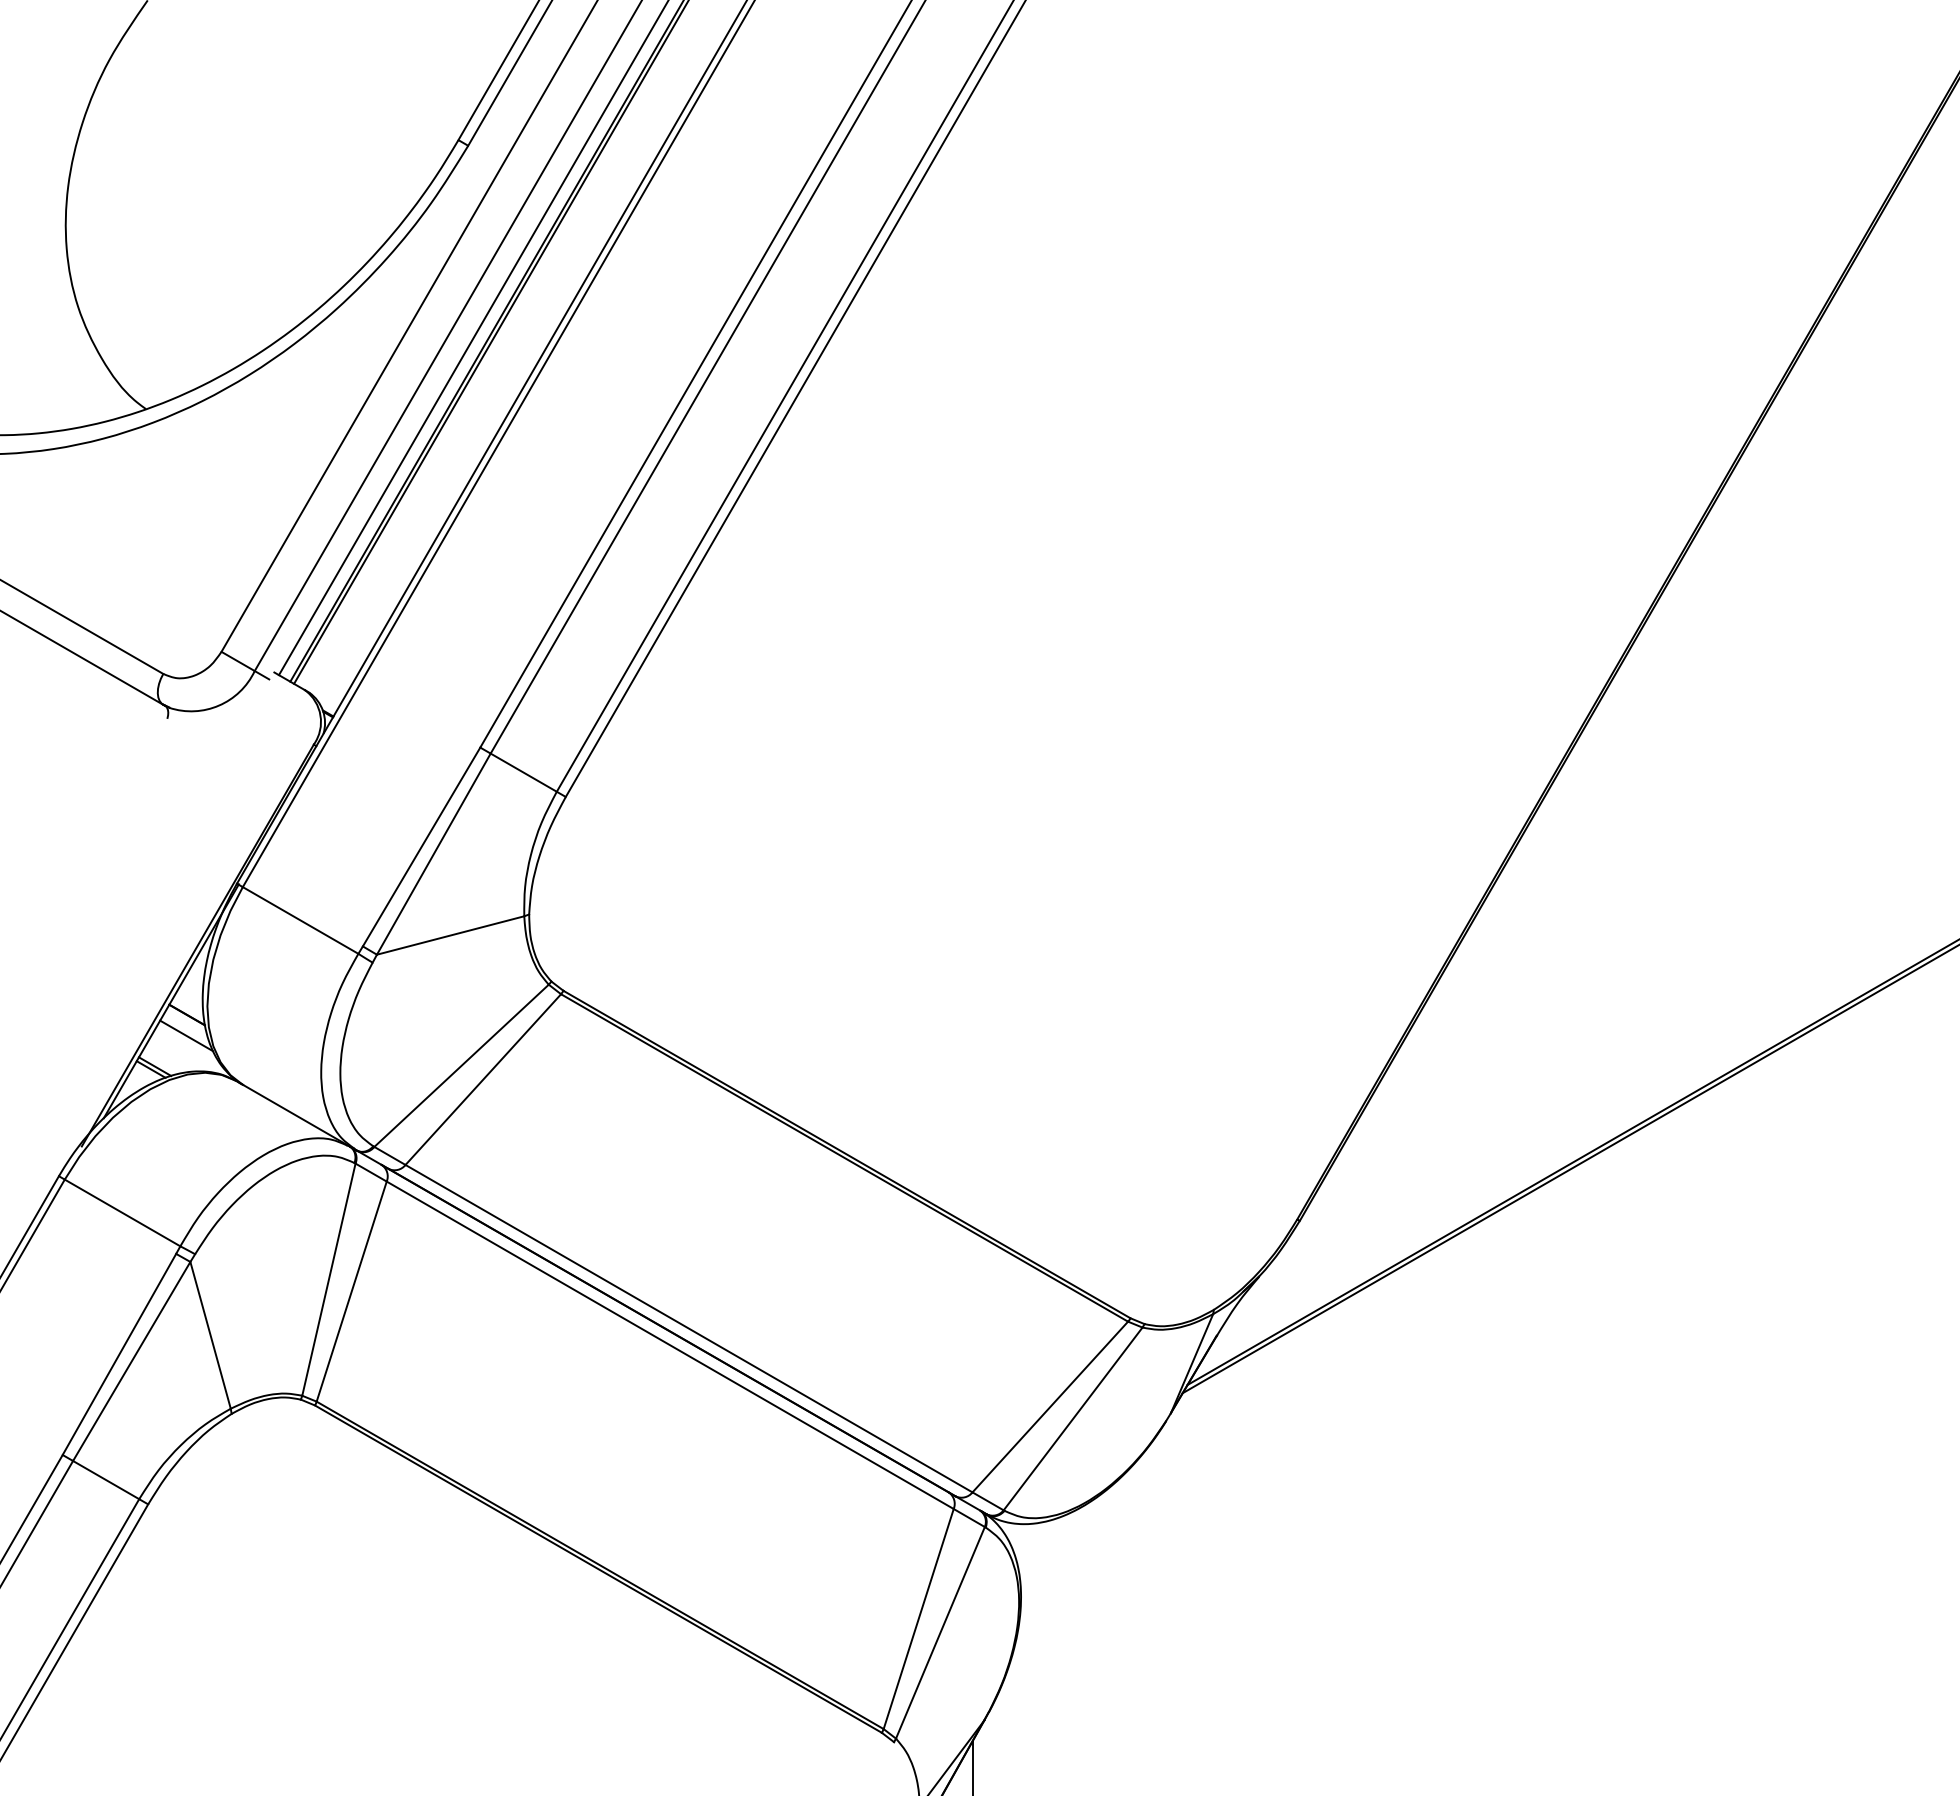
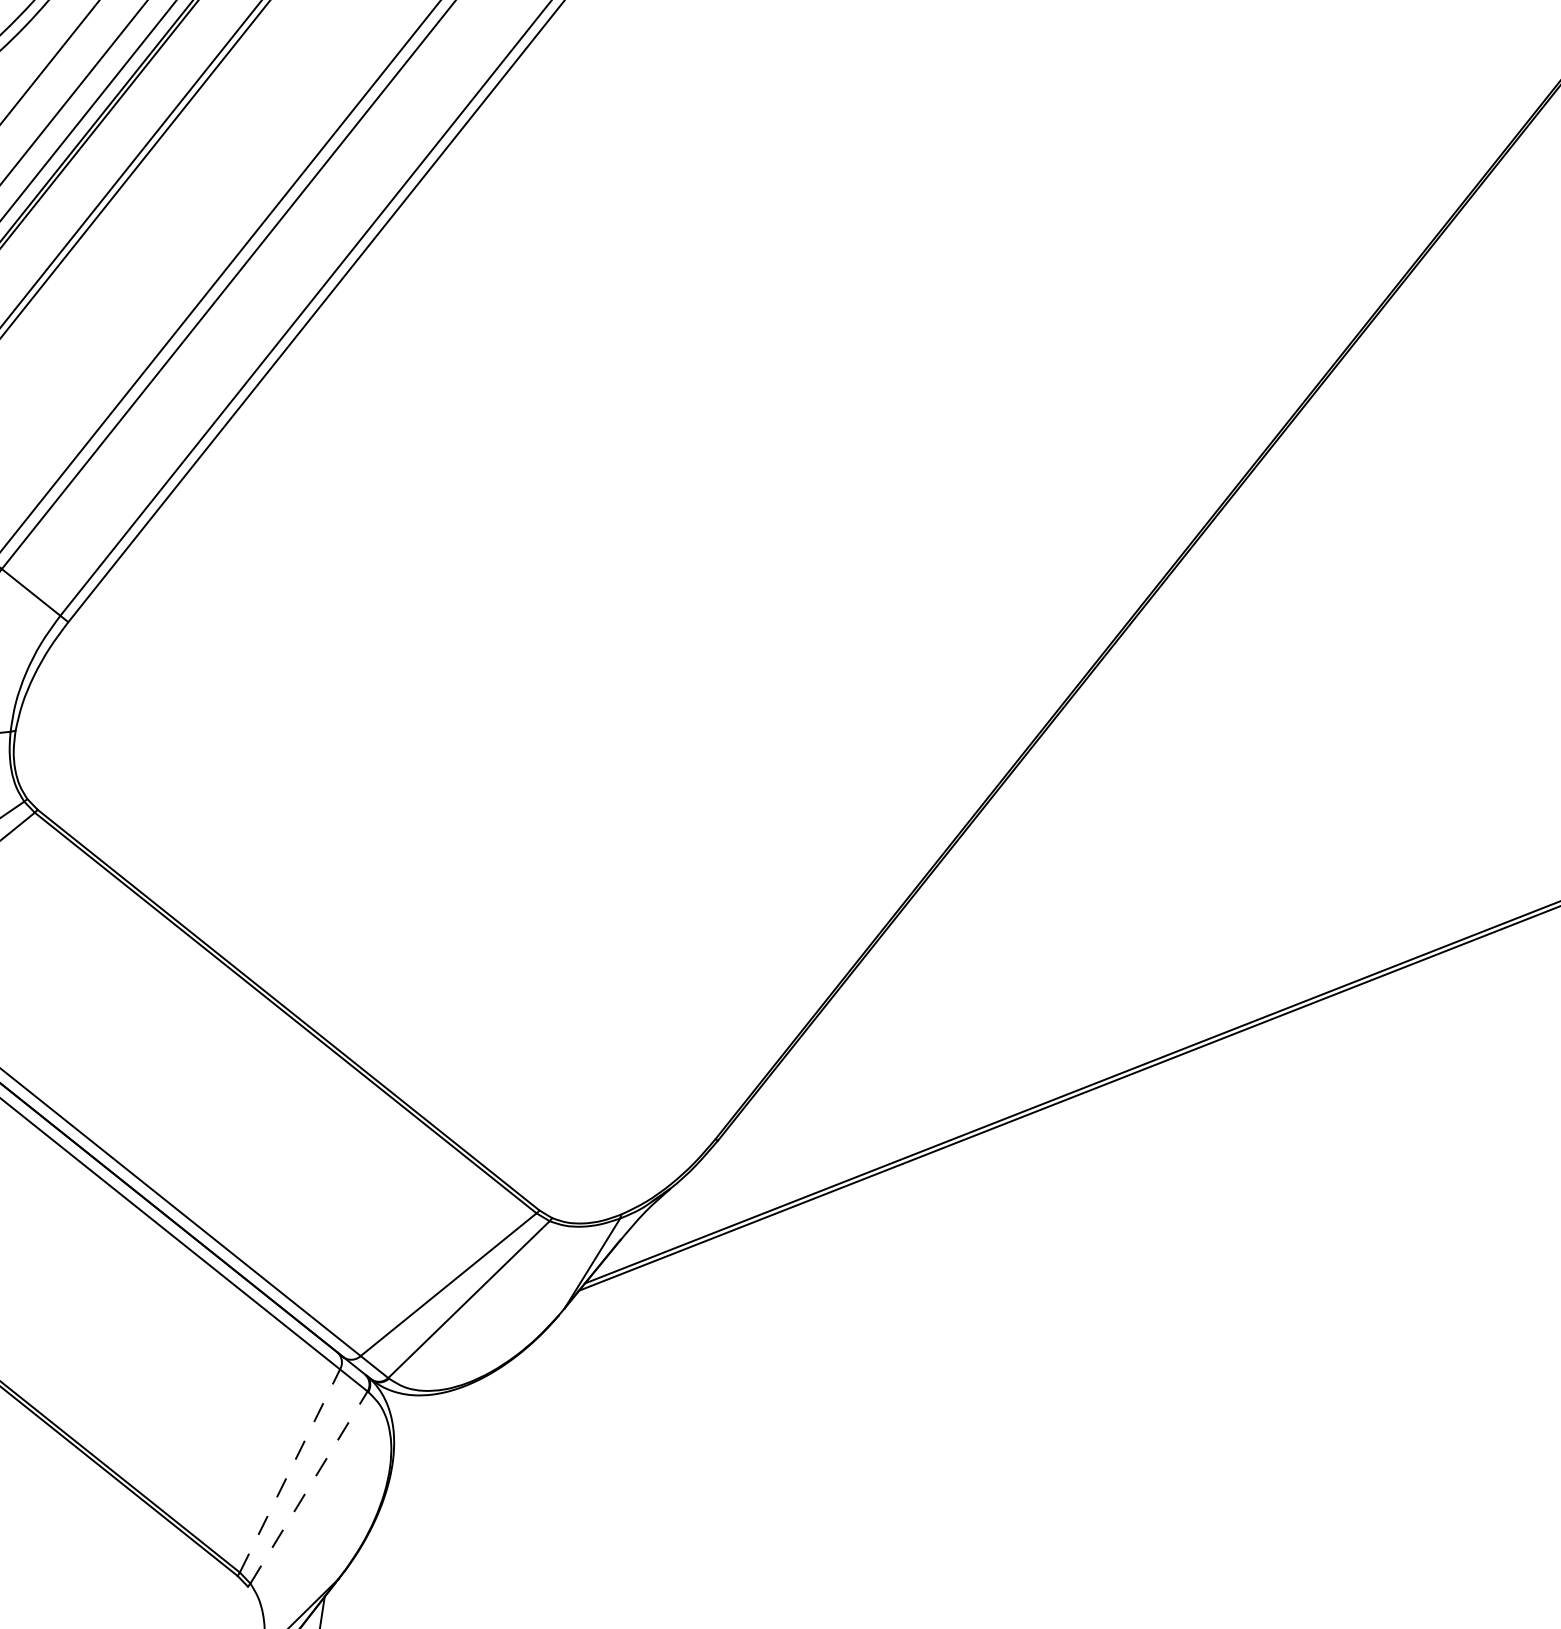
line: (918, 1618) -> (289, 1470), solid -> dashed
line: (940, 1632) -> (309, 1487), solid -> dashed

